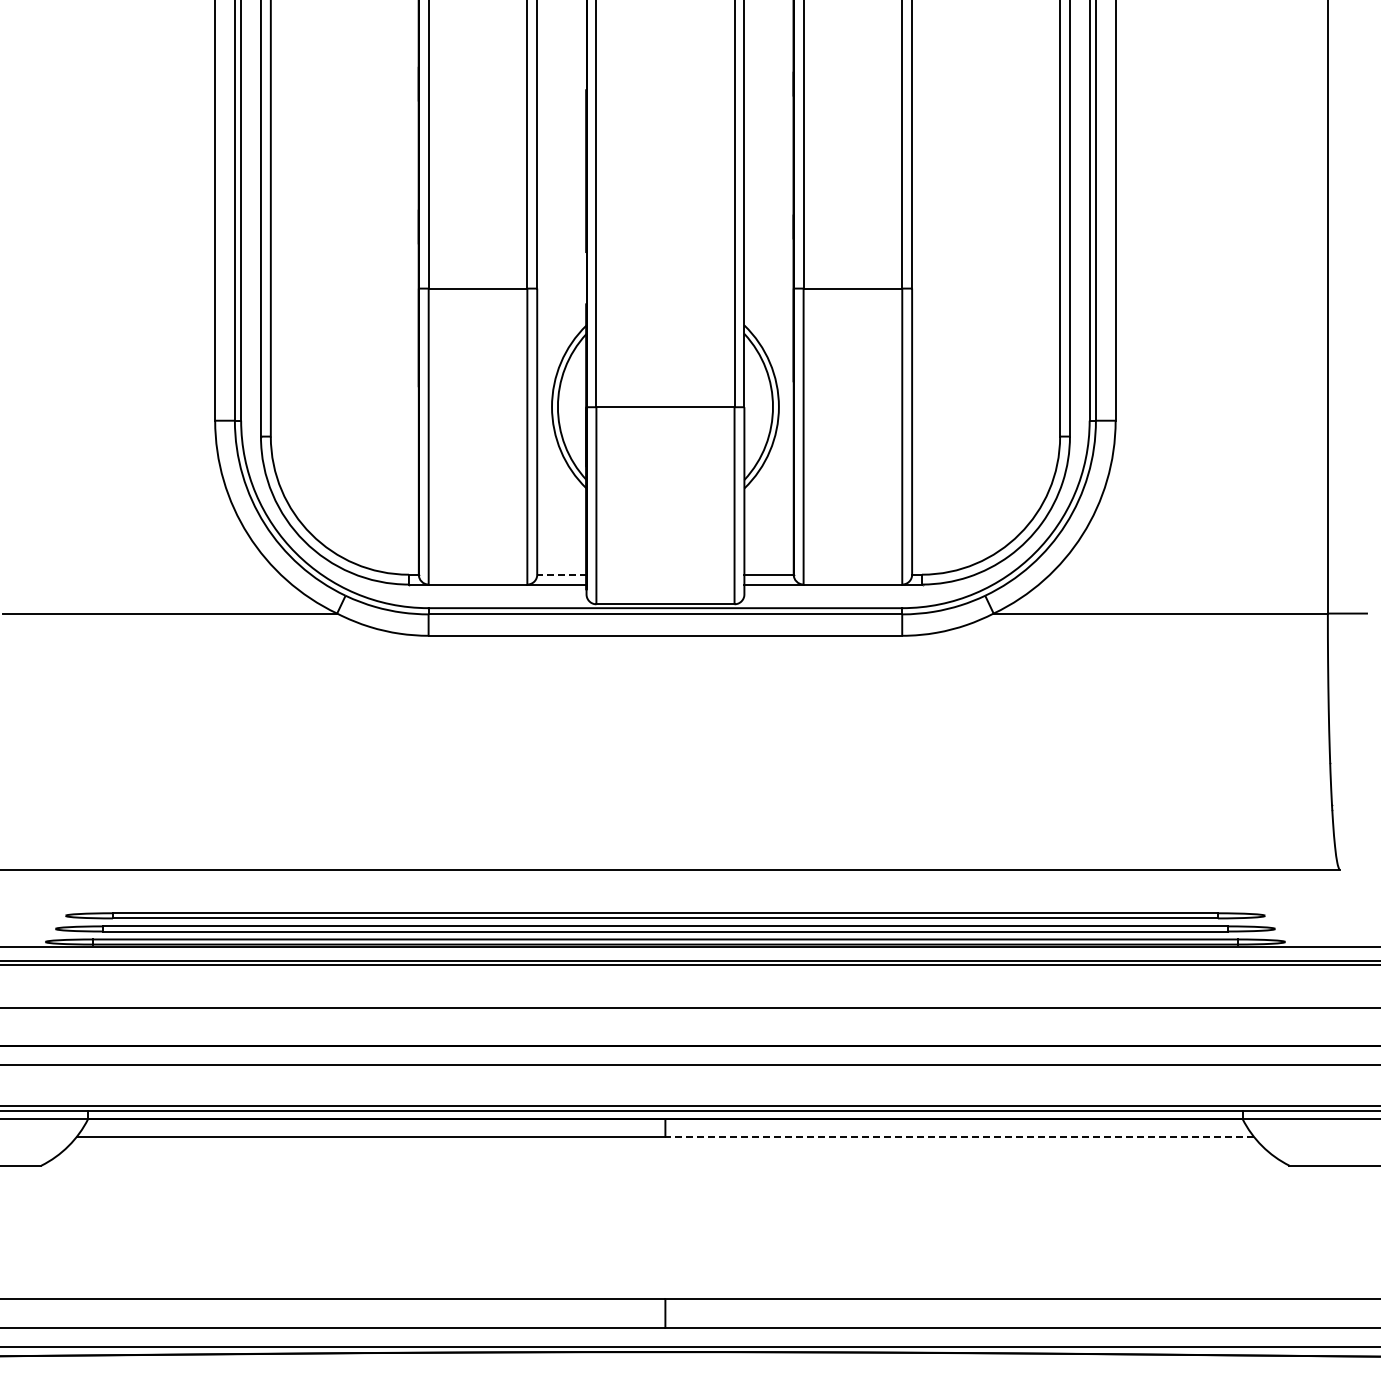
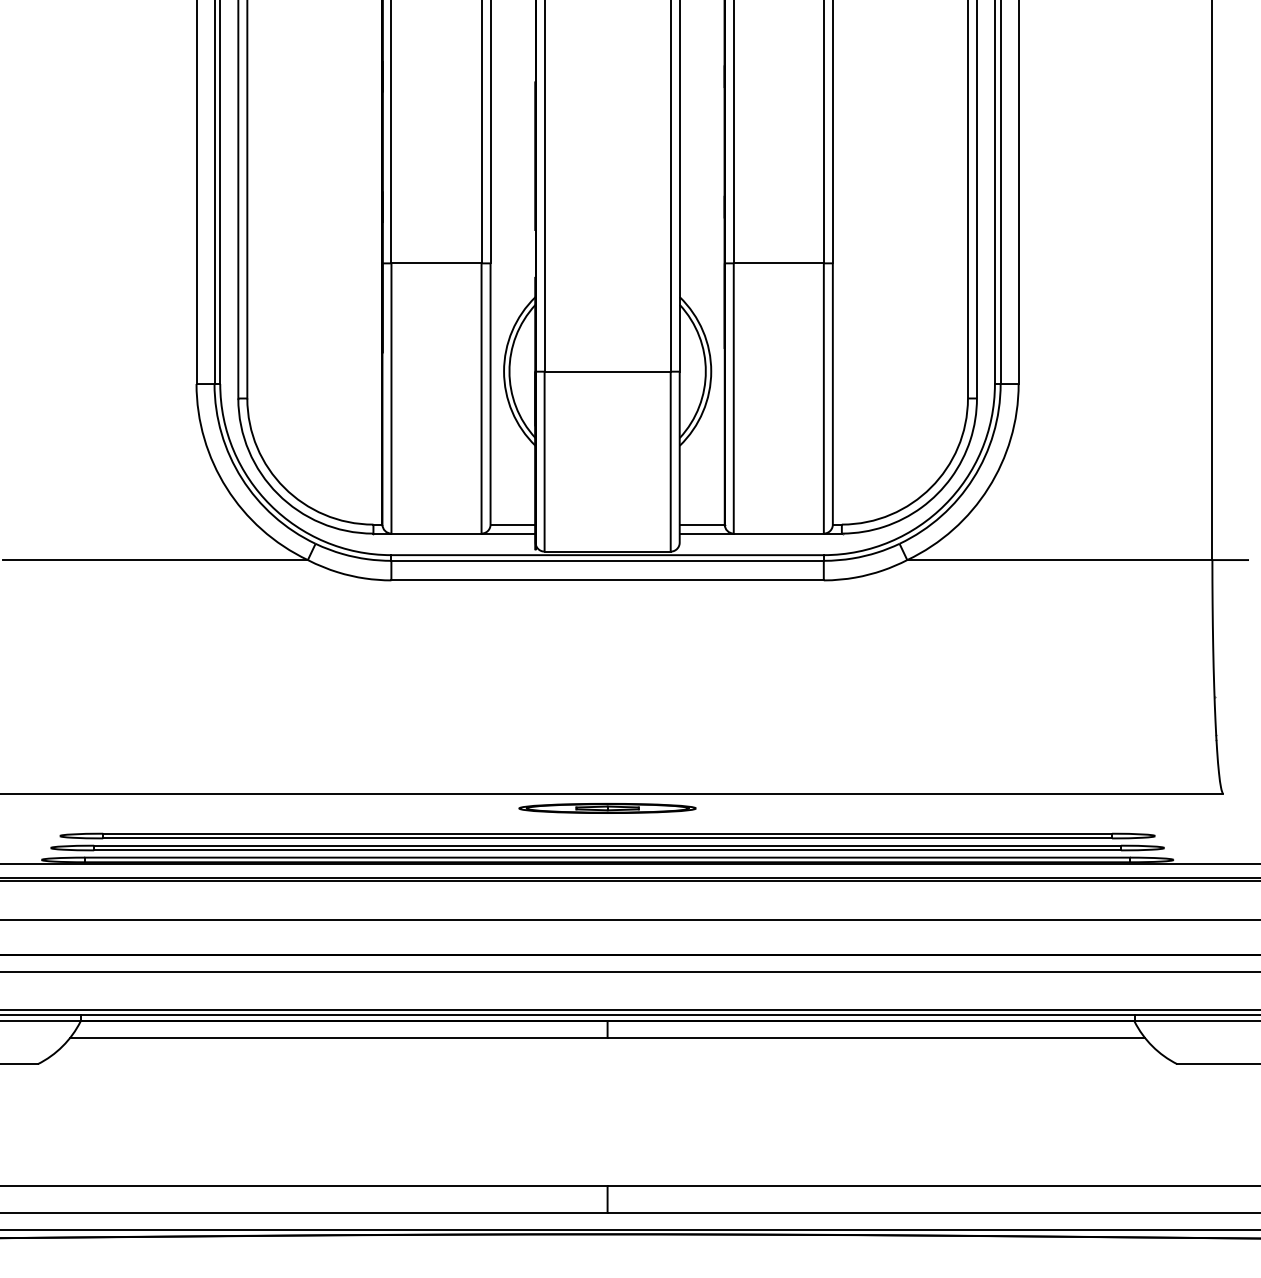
line: (561, 574) -> (512, 524), dashed -> solid
part: (664, 885) -> (606, 808), added
line: (959, 1136) -> (876, 1037), dashed -> solid

